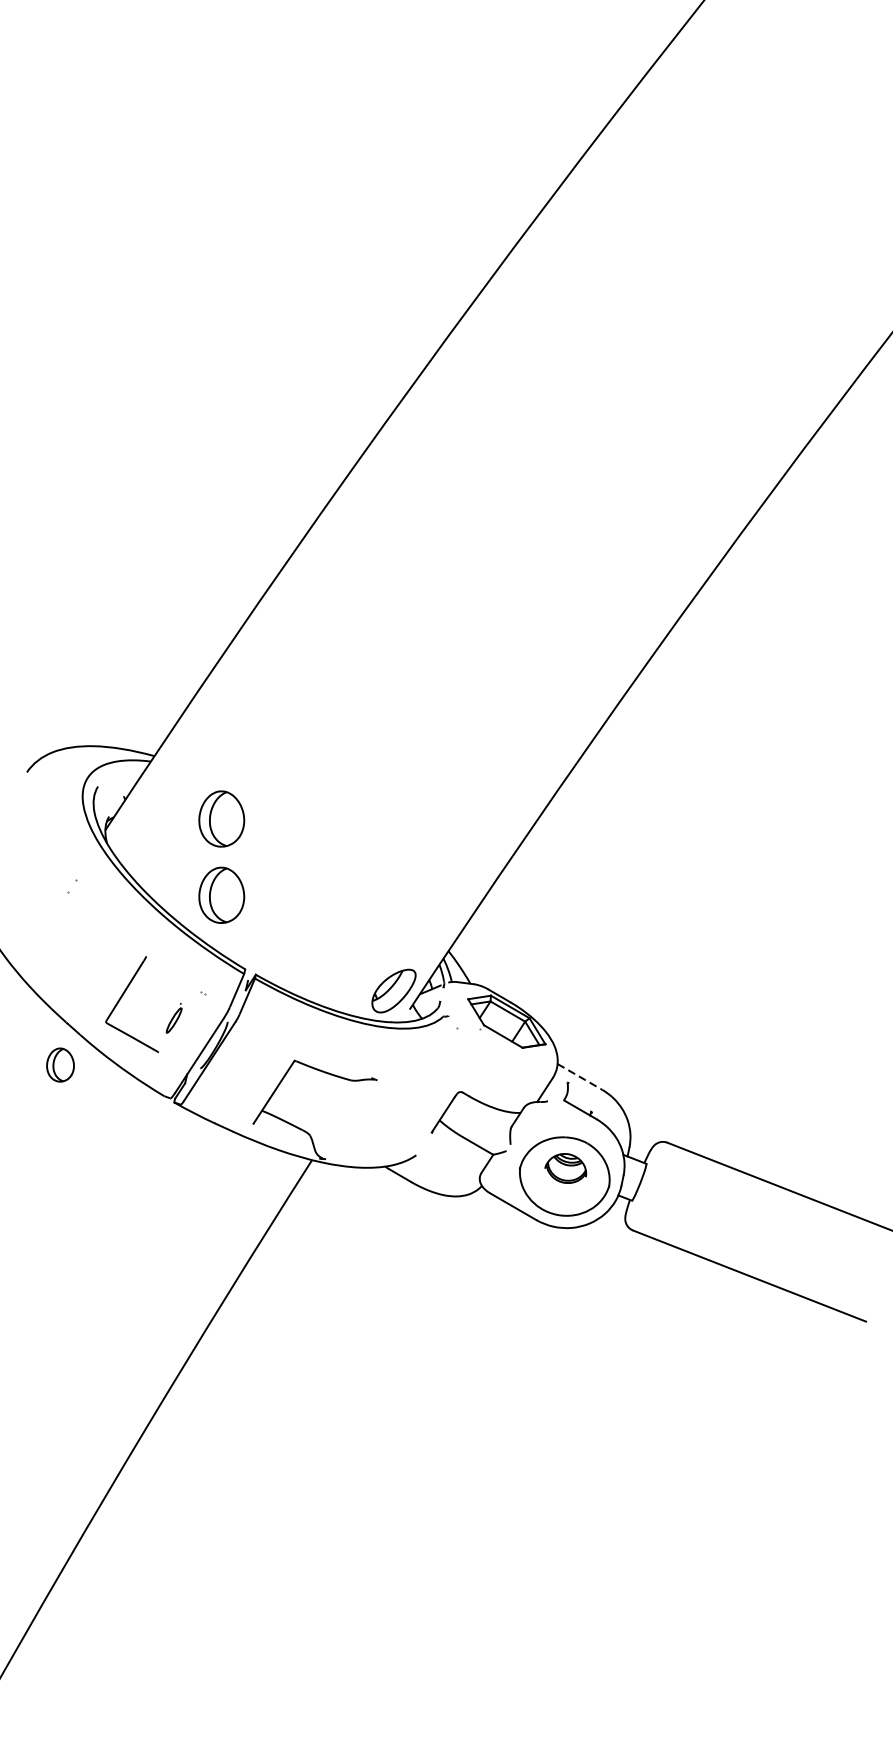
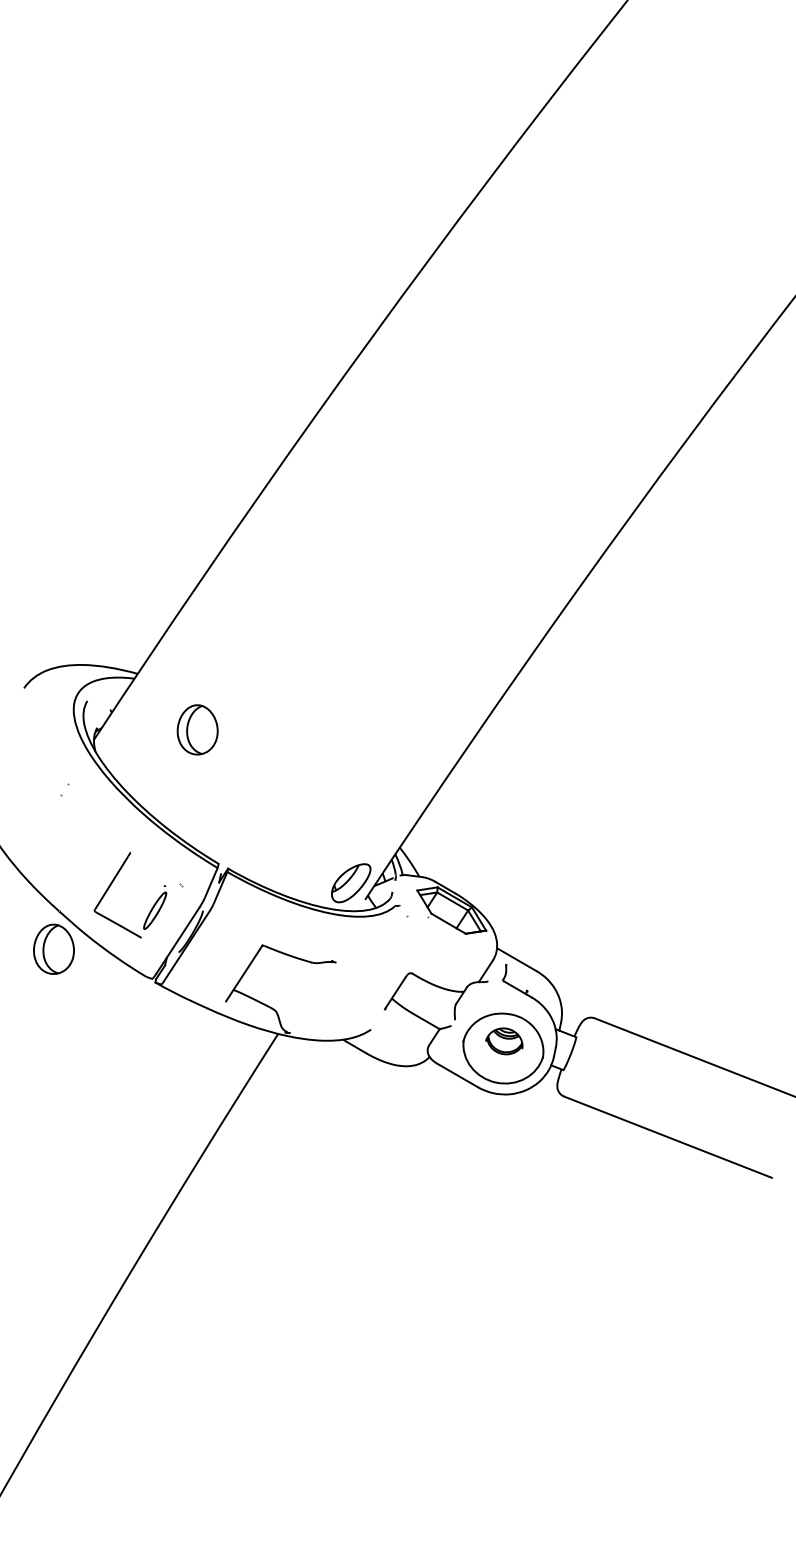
part: (221, 894) -> (197, 797), removed
part: (174, 1018) -> (155, 907), size x1.67
part: (59, 1064) -> (53, 948), size x1.67
line: (579, 1076) -> (516, 959), dashed -> solid

